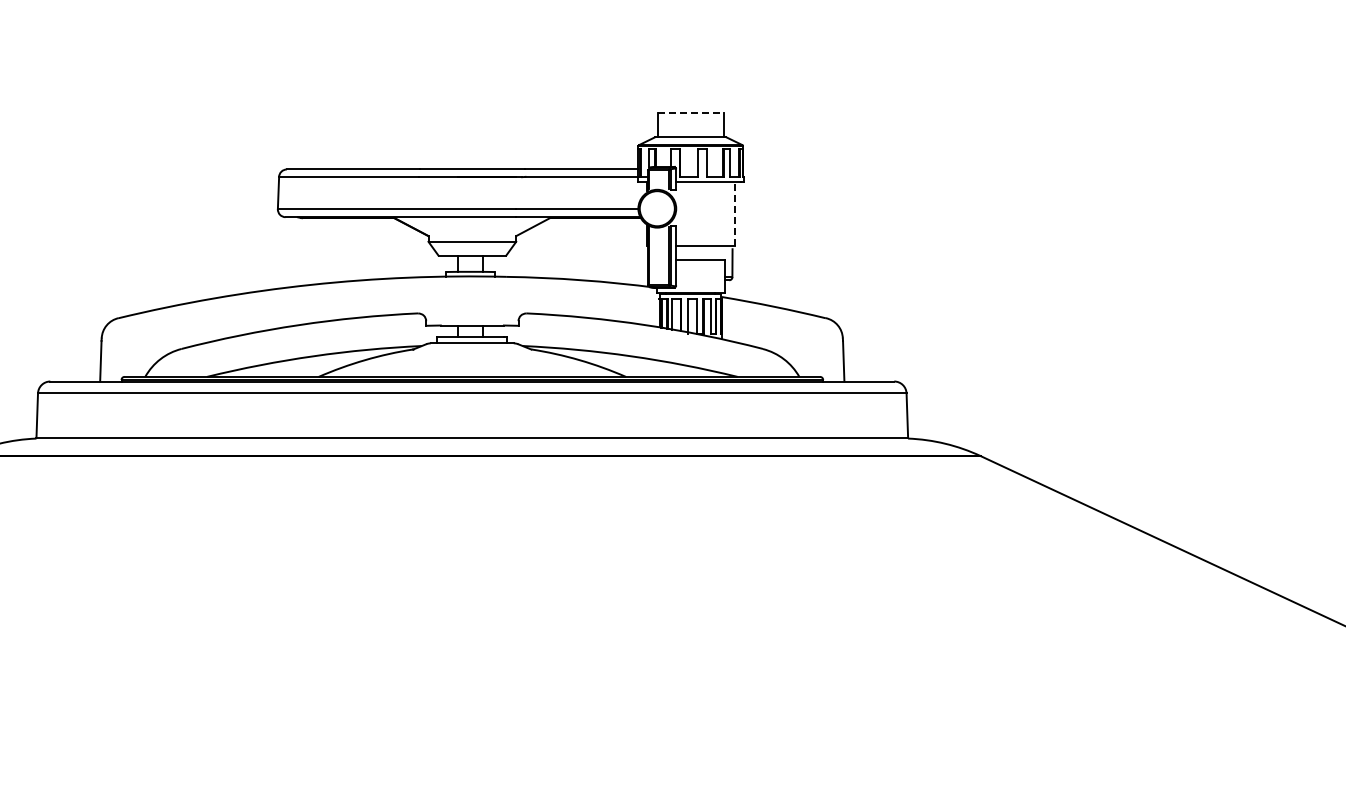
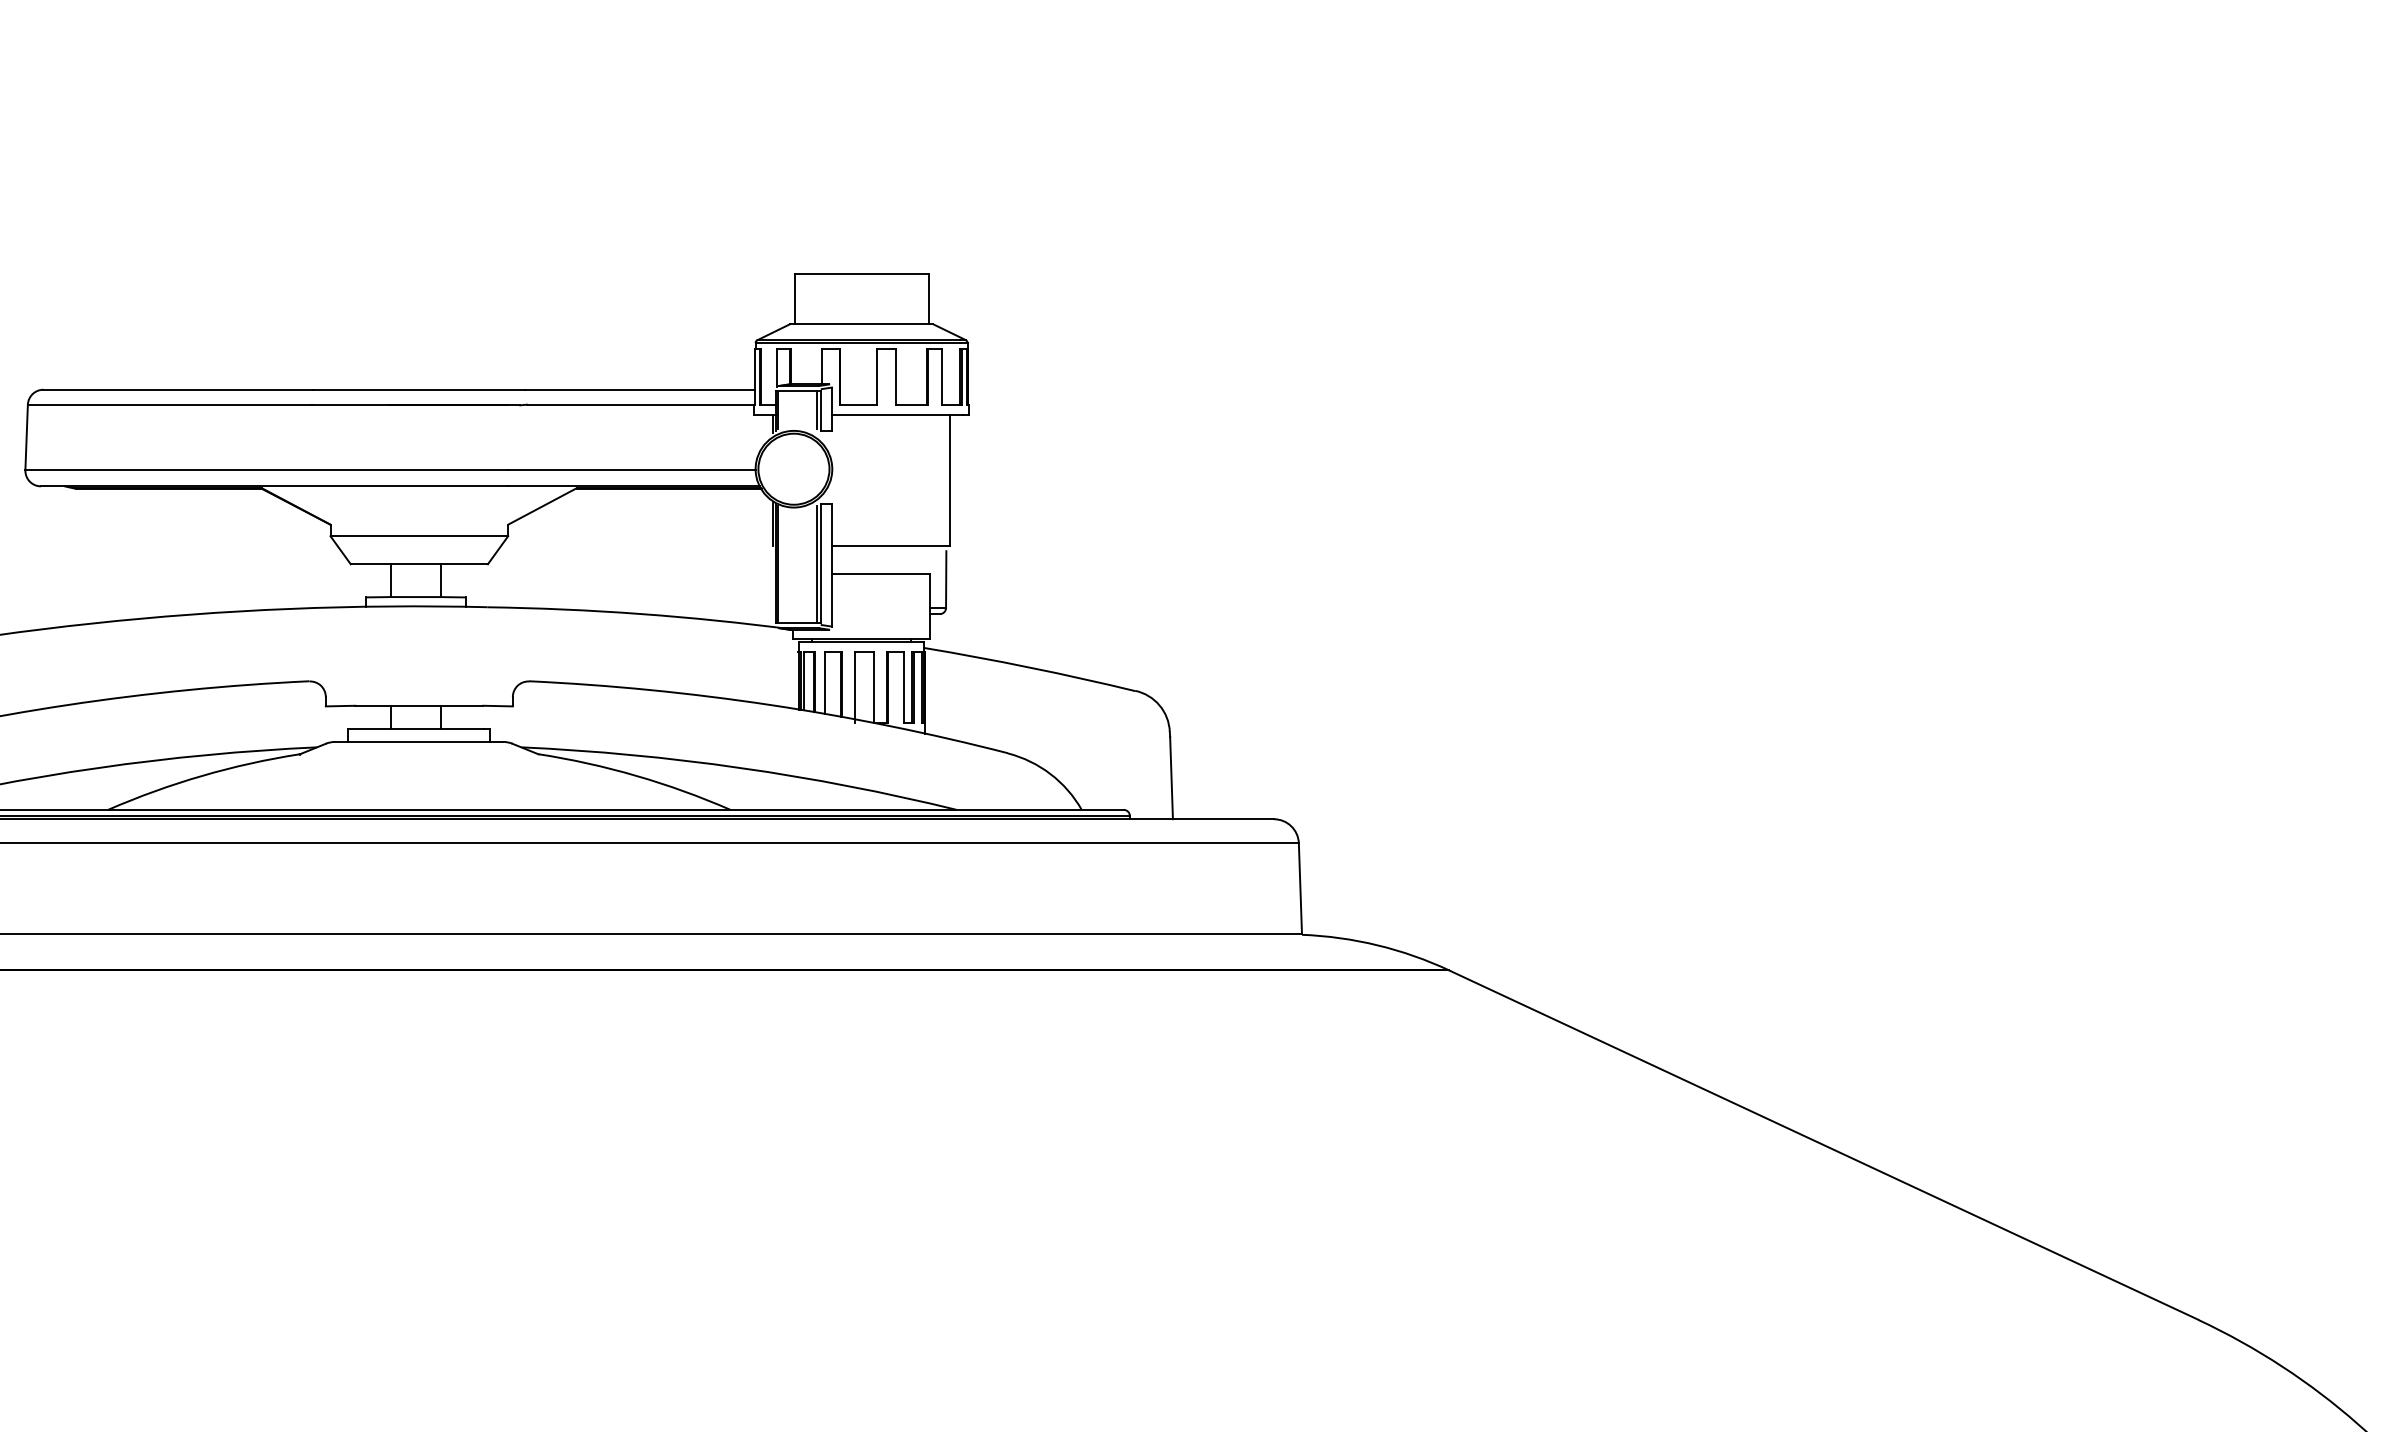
line: (691, 112) -> (863, 274), dashed -> solid
line: (734, 213) -> (950, 478), dashed -> solid

